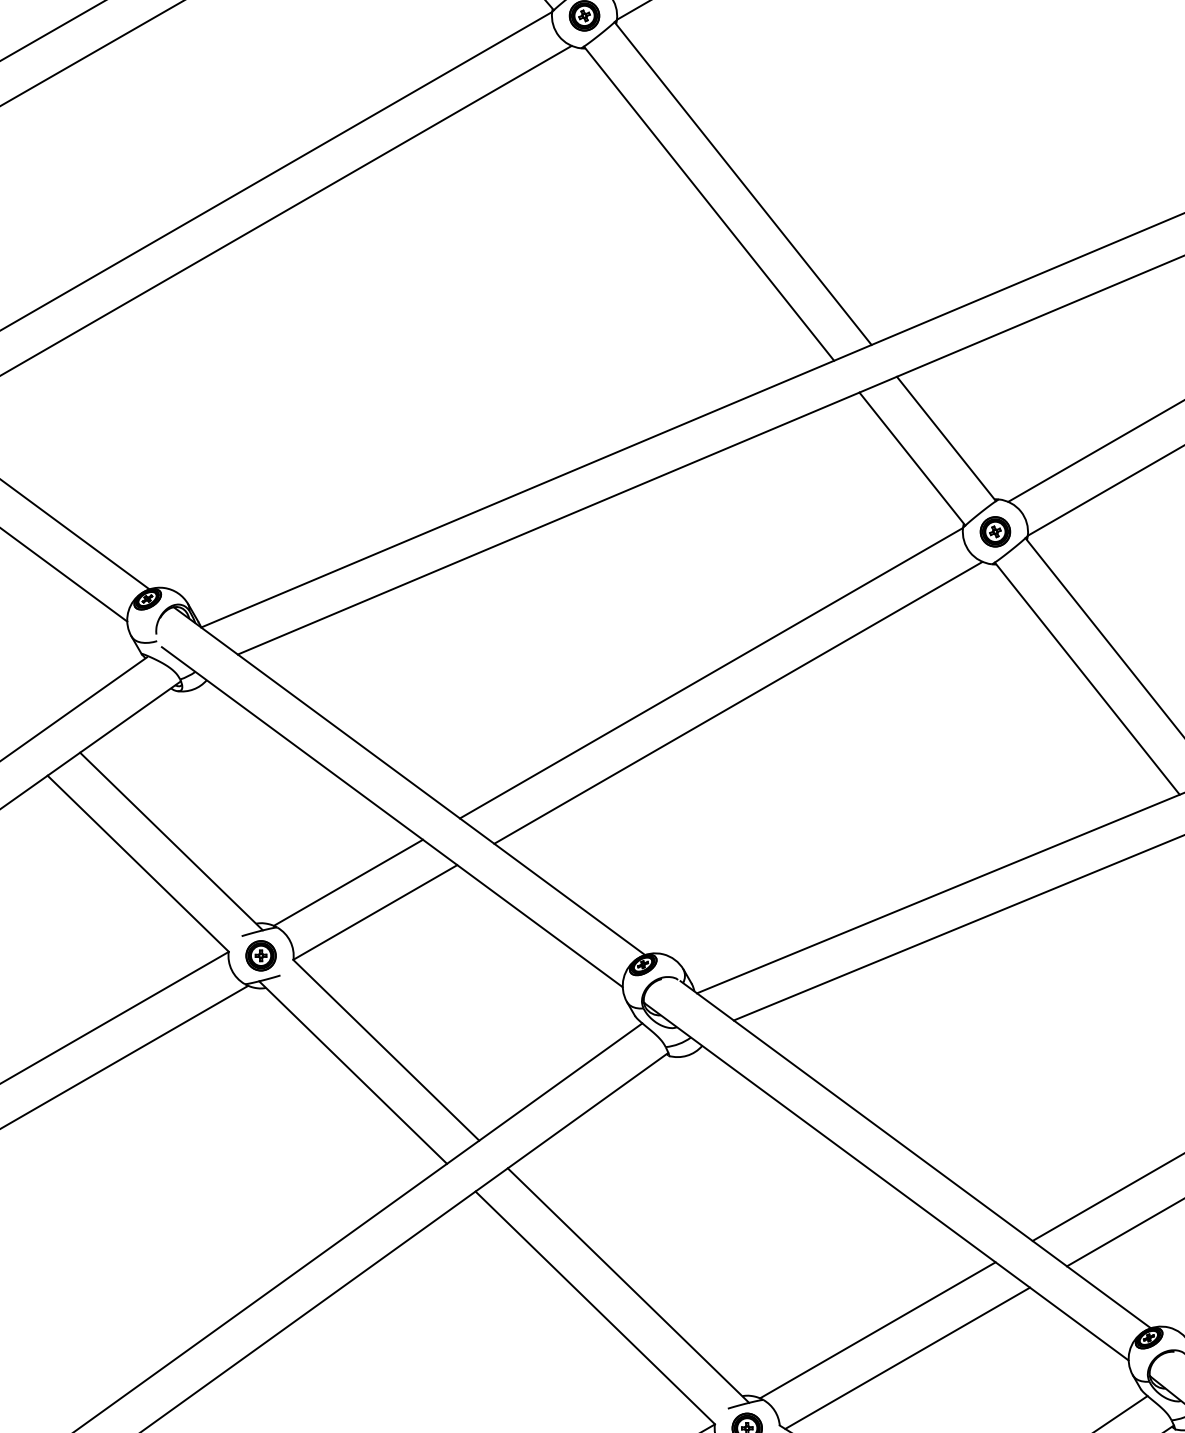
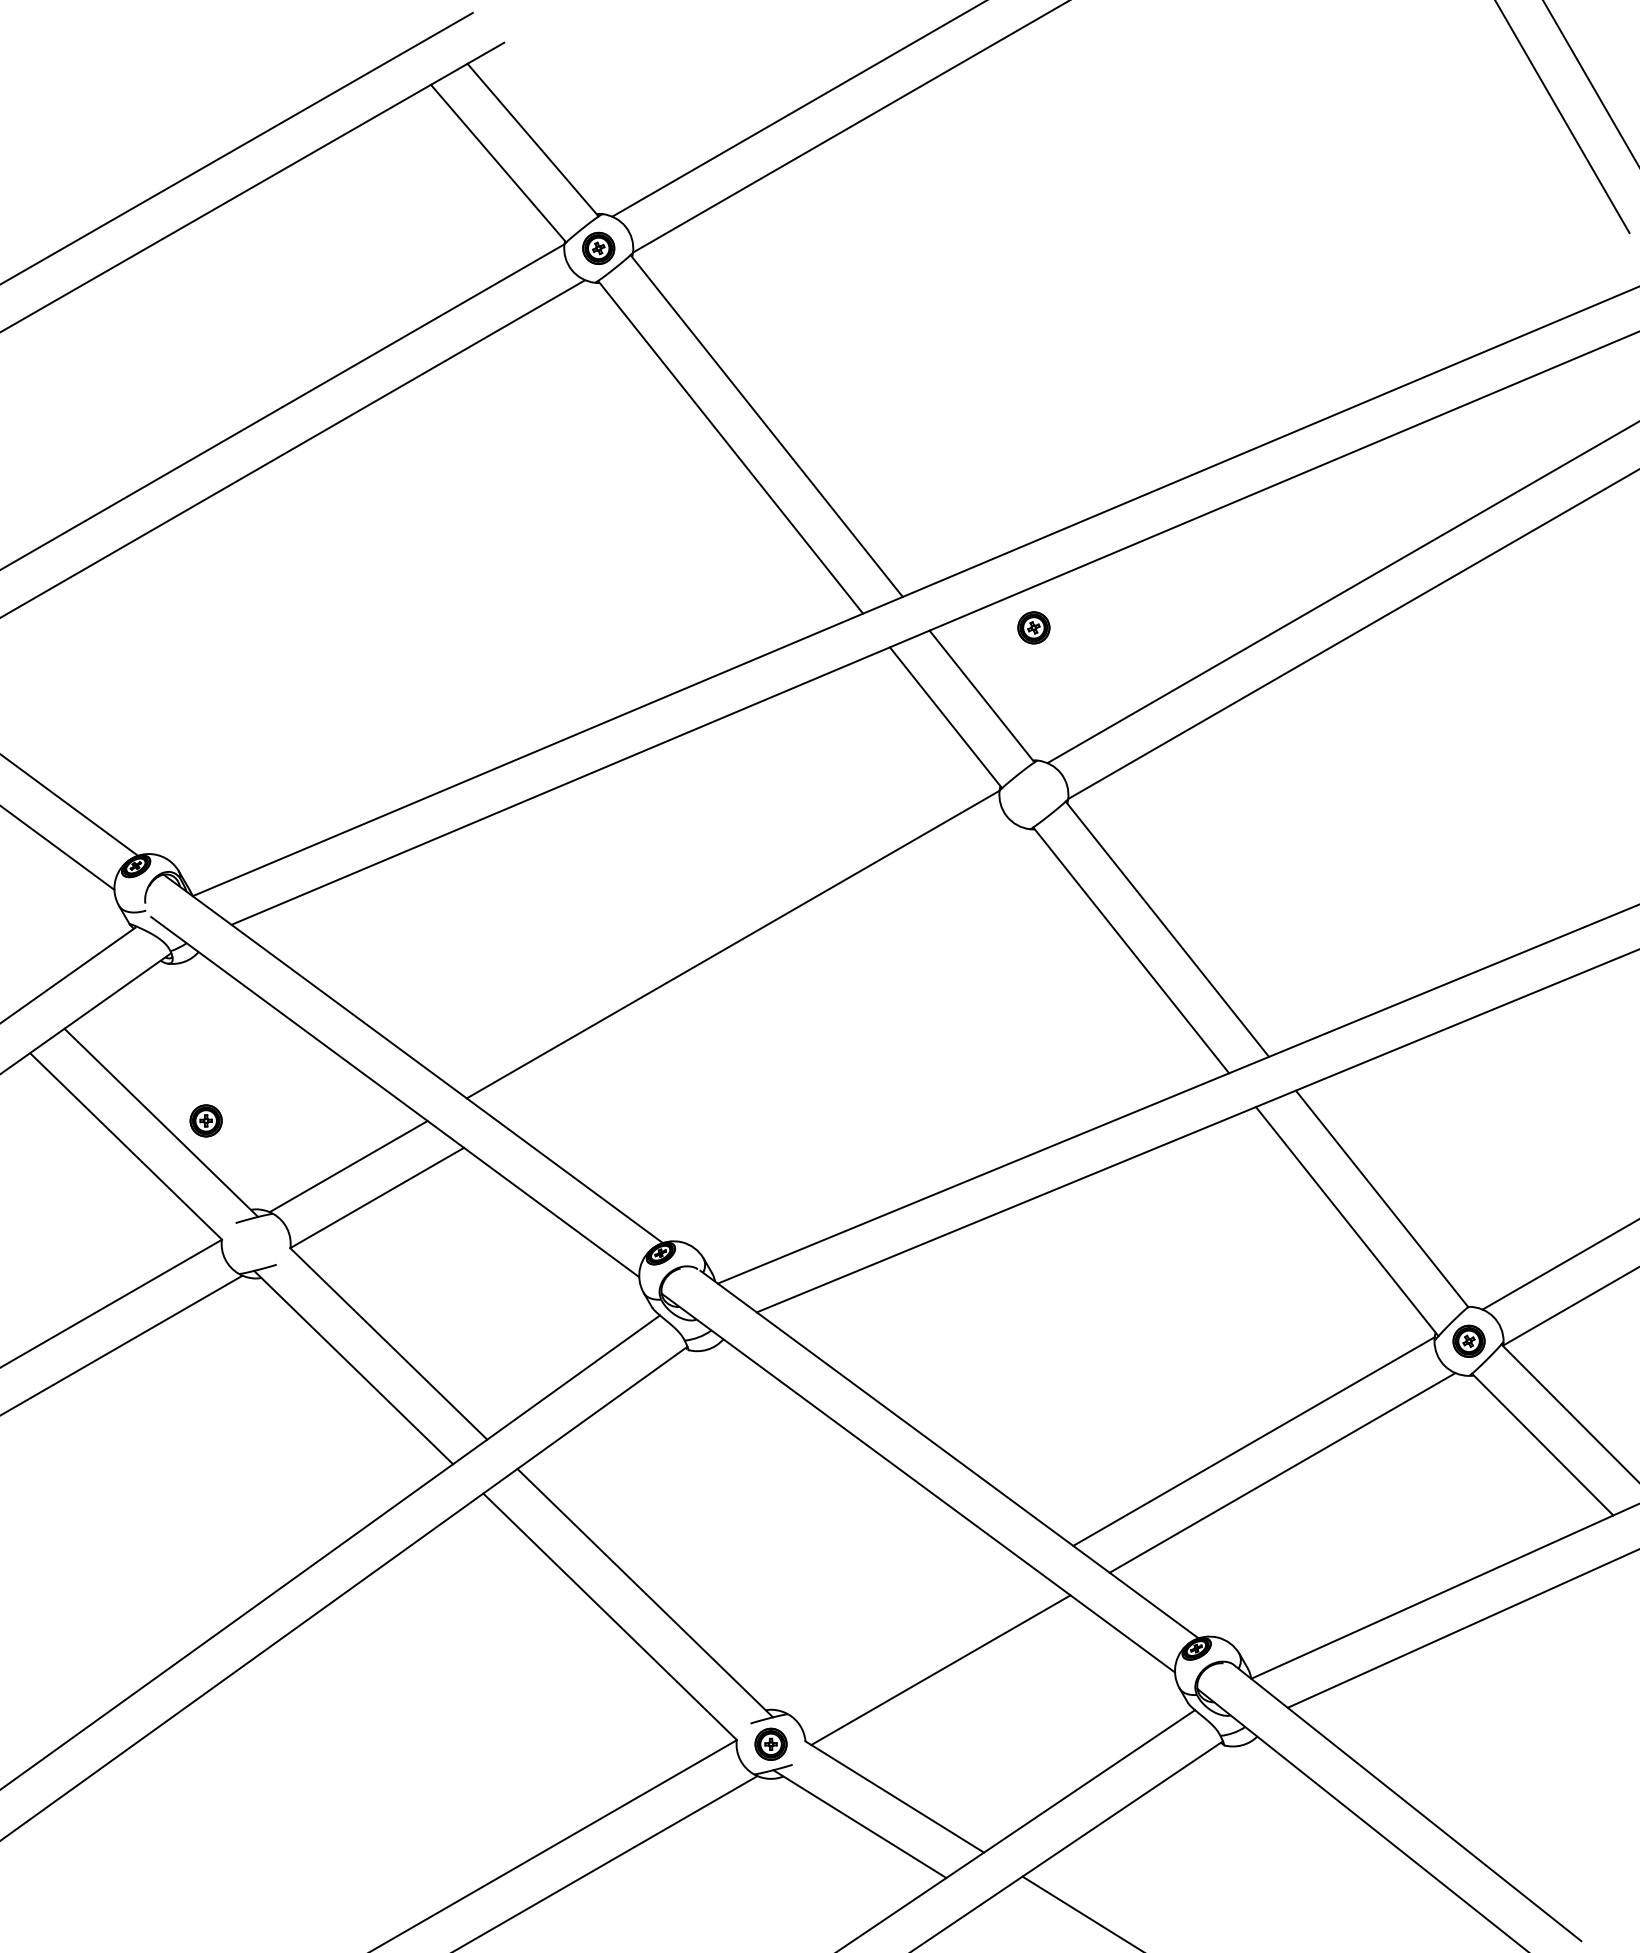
part: (995, 531) -> (1033, 627), moved
line: (738, 702) -> (761, 975), removed
part: (260, 955) -> (205, 1120), moved
line: (877, 1330) -> (909, 1640), removed

